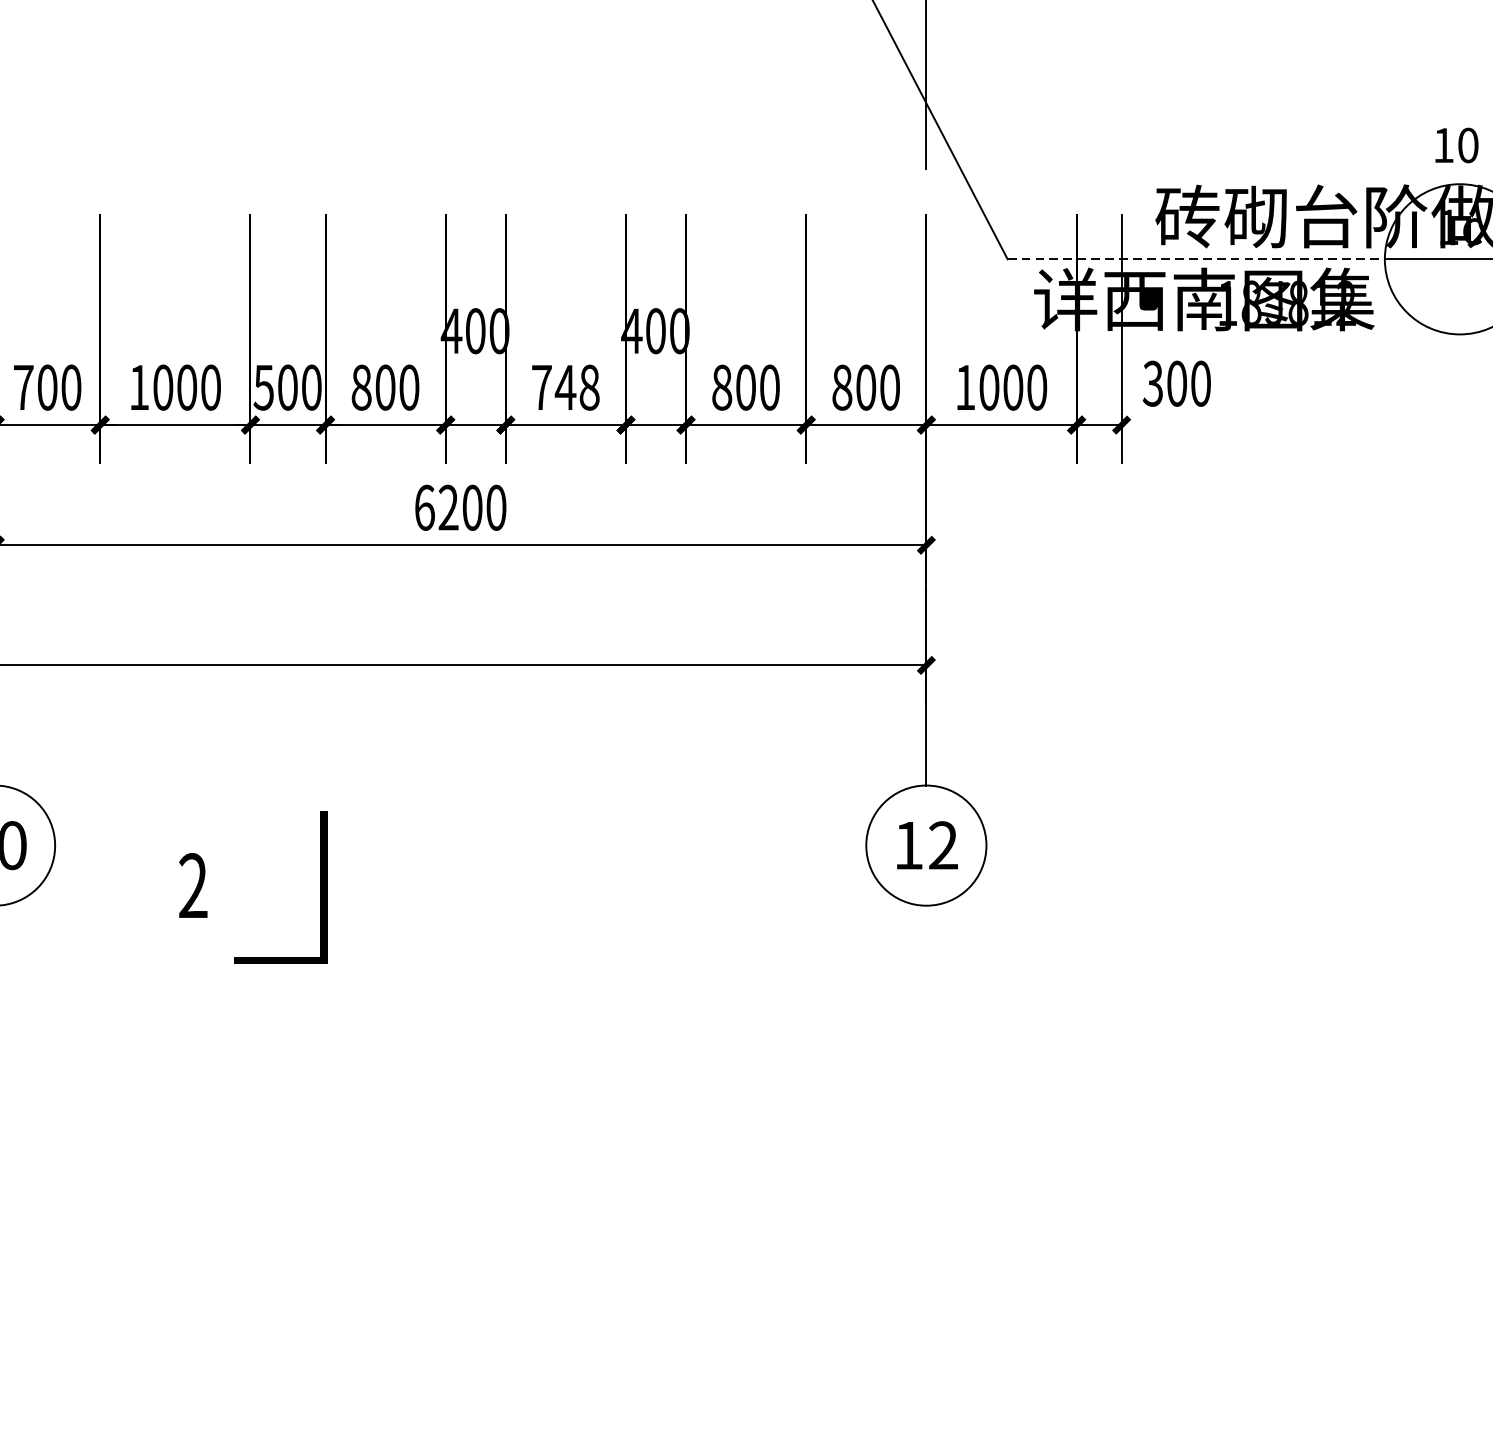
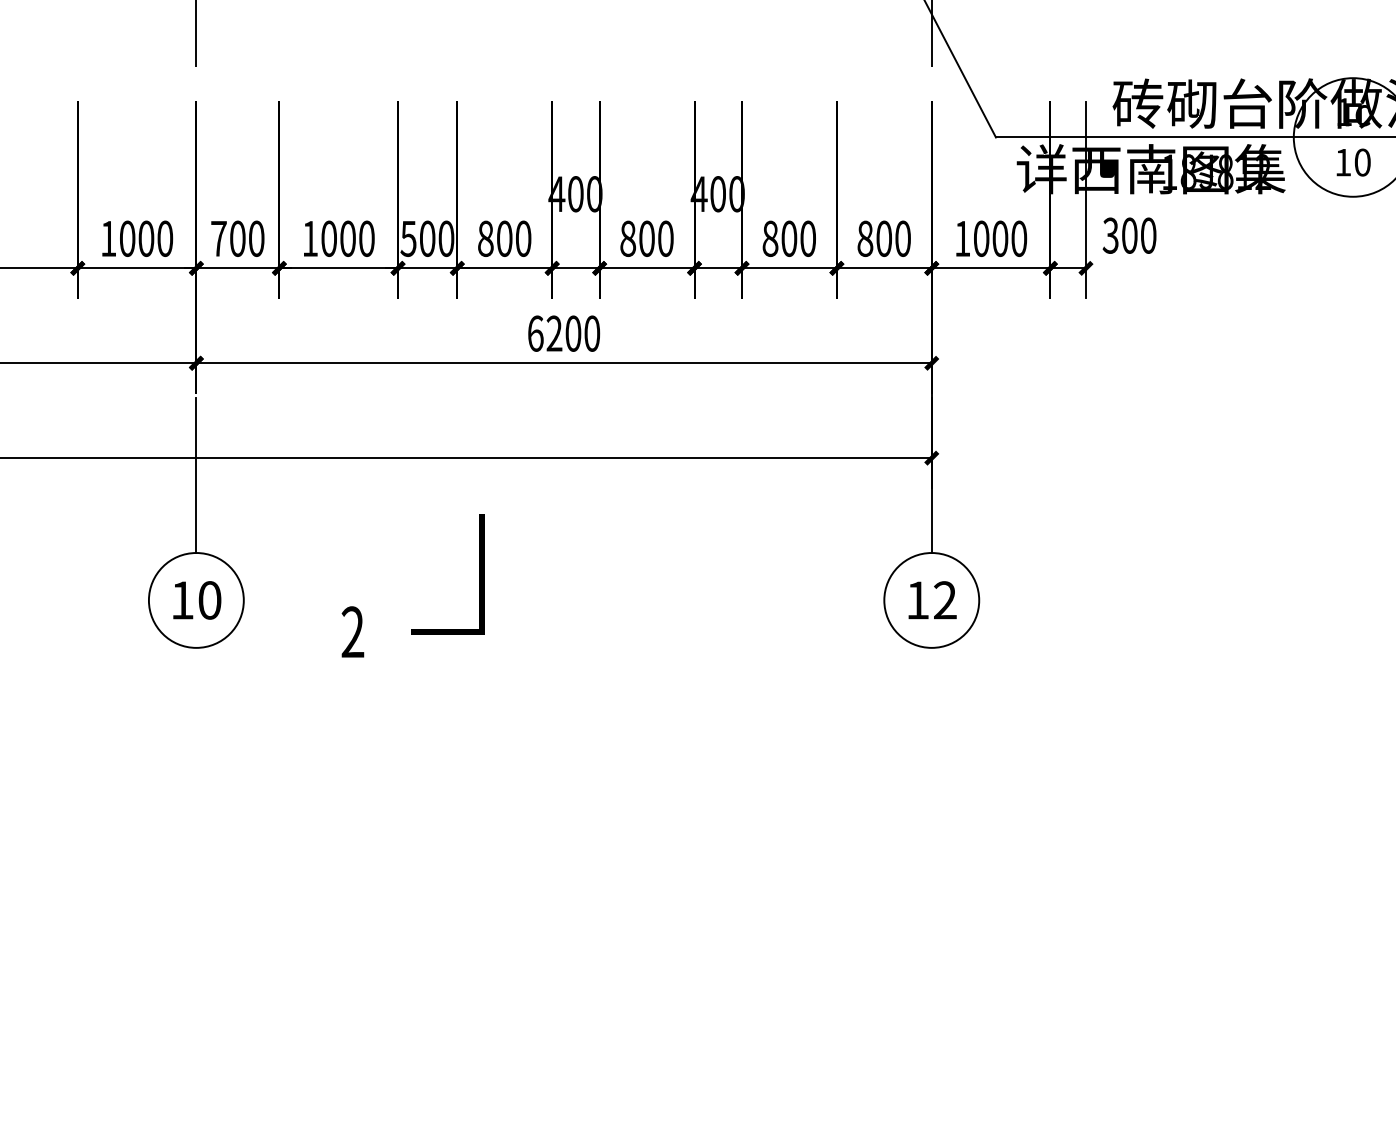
text: (1456, 145) -> (1353, 162), moved
line: (1195, 259) -> (1144, 137), dashed -> solid
text: (565, 387) -> (646, 238), 748 -> 800
line: (320, 887) -> (479, 574), moved

